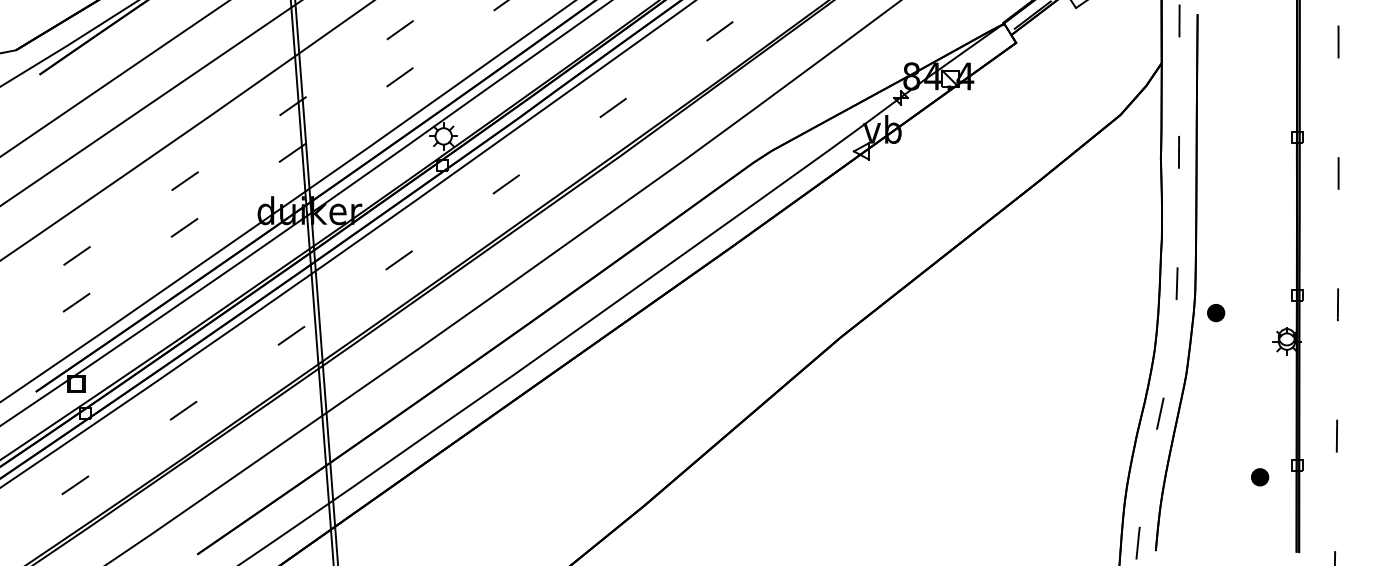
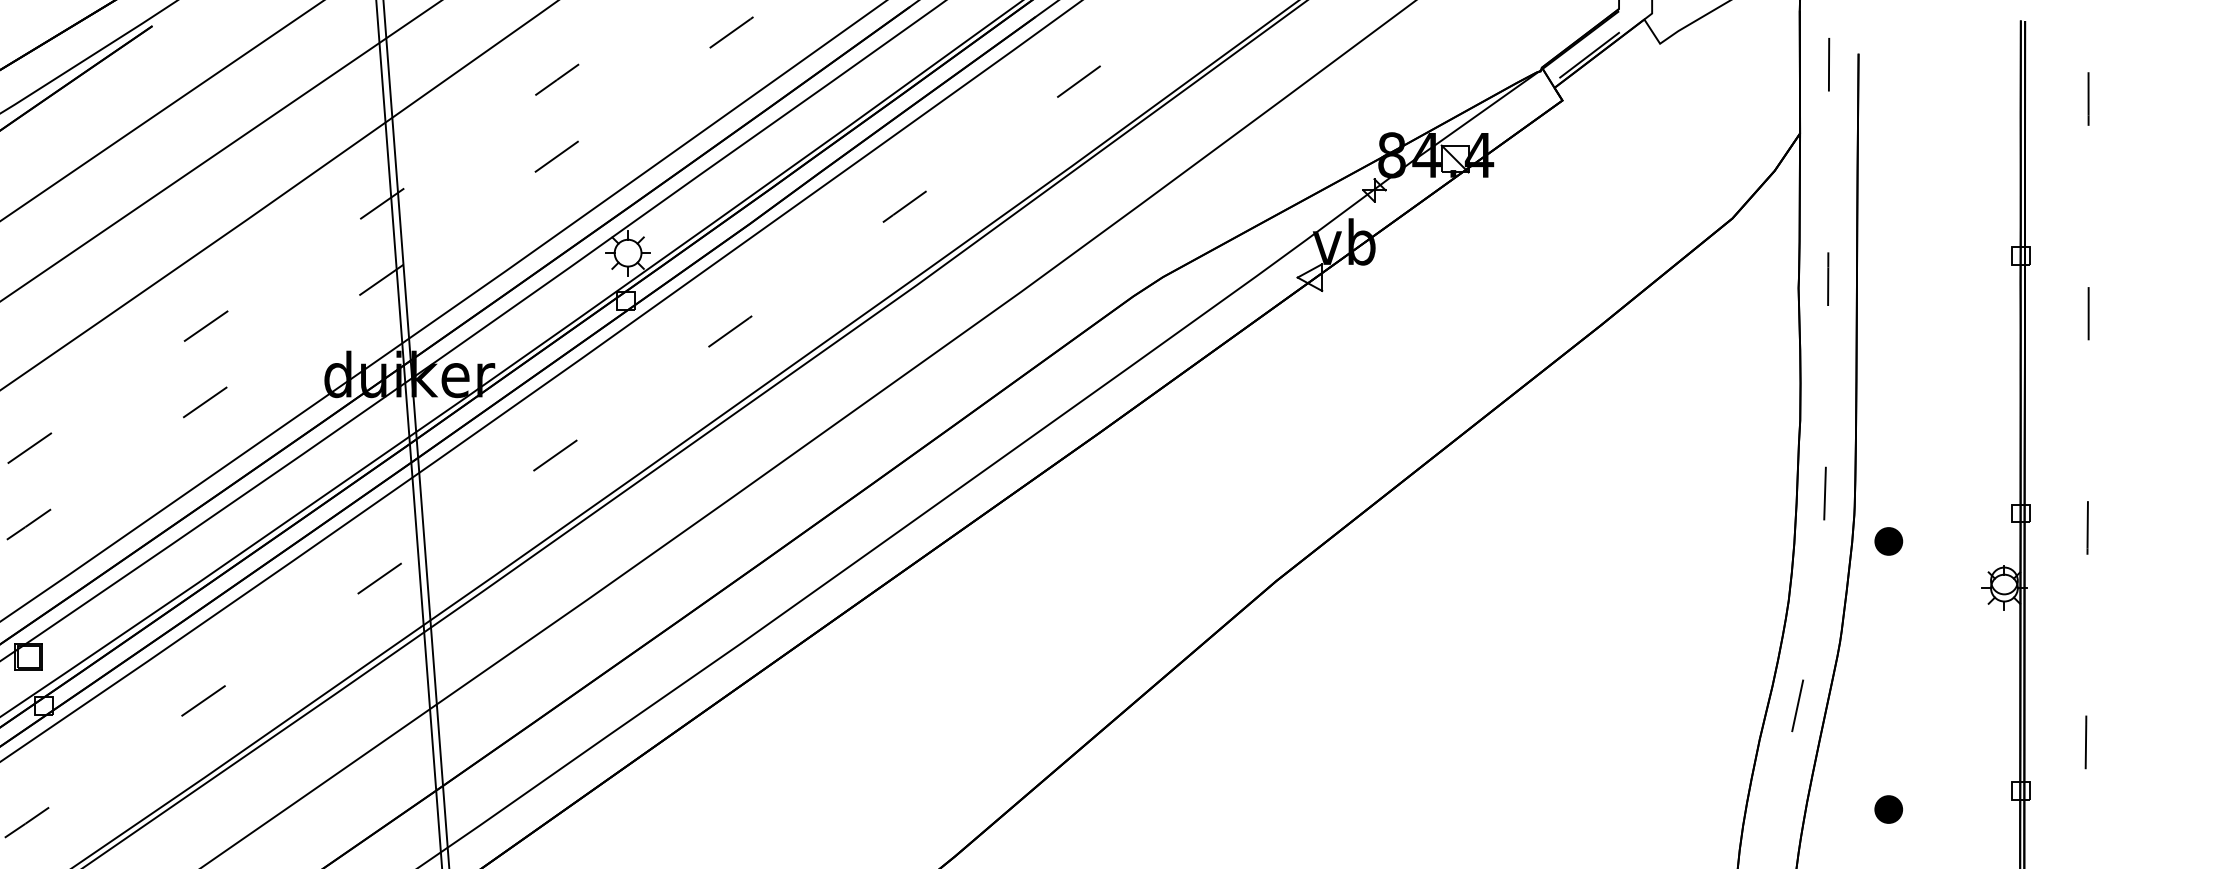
part: (1260, 477) -> (1889, 809), moved

